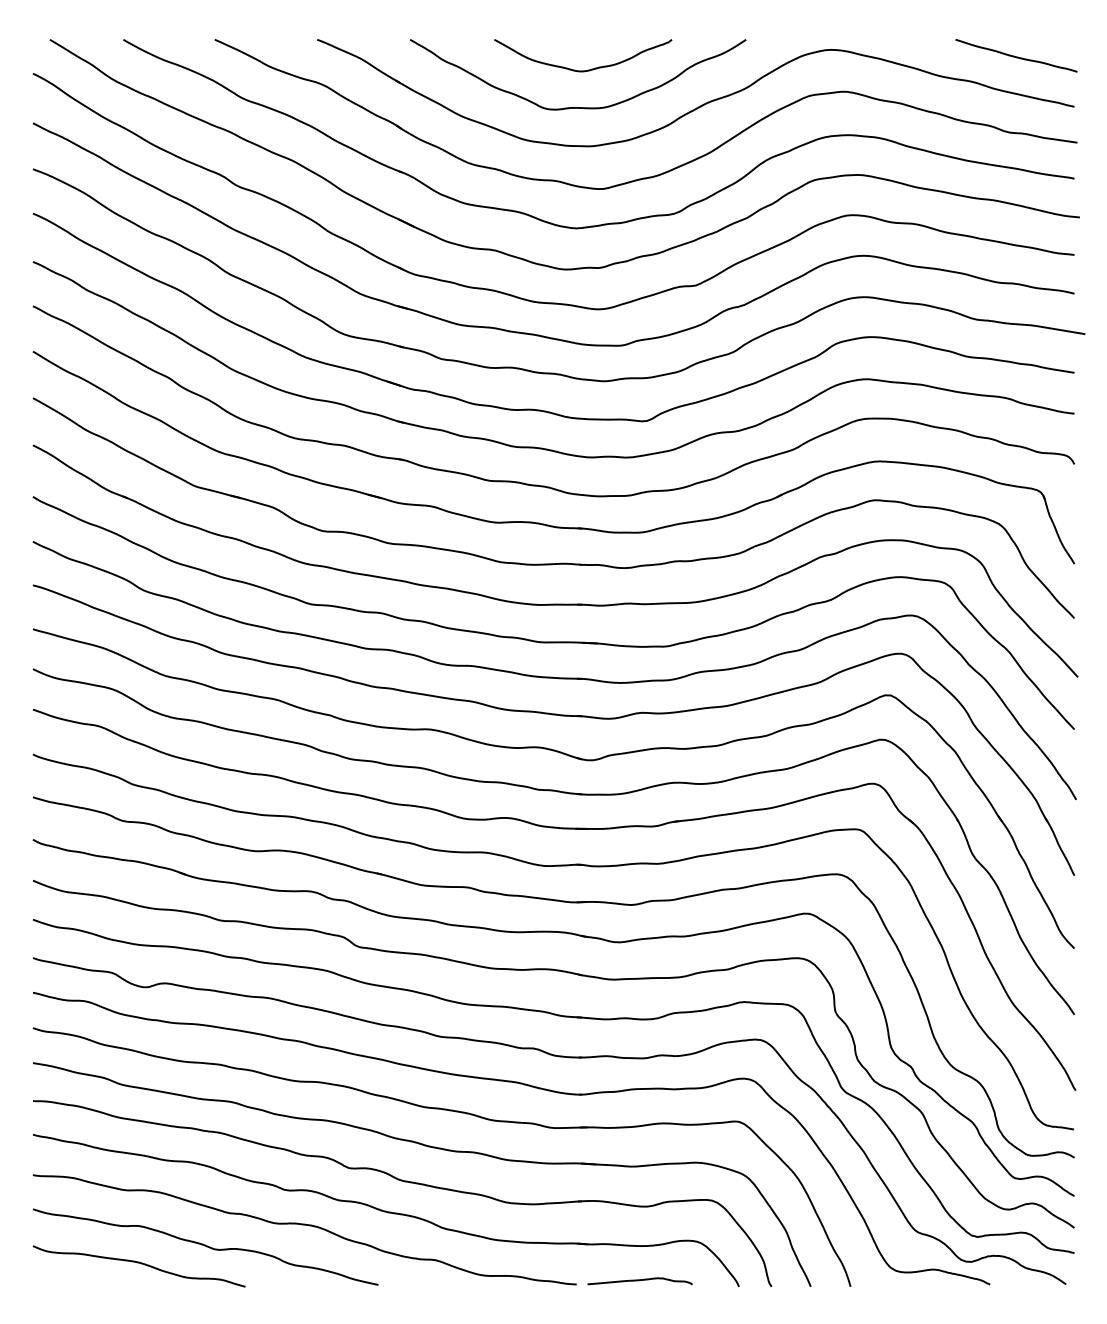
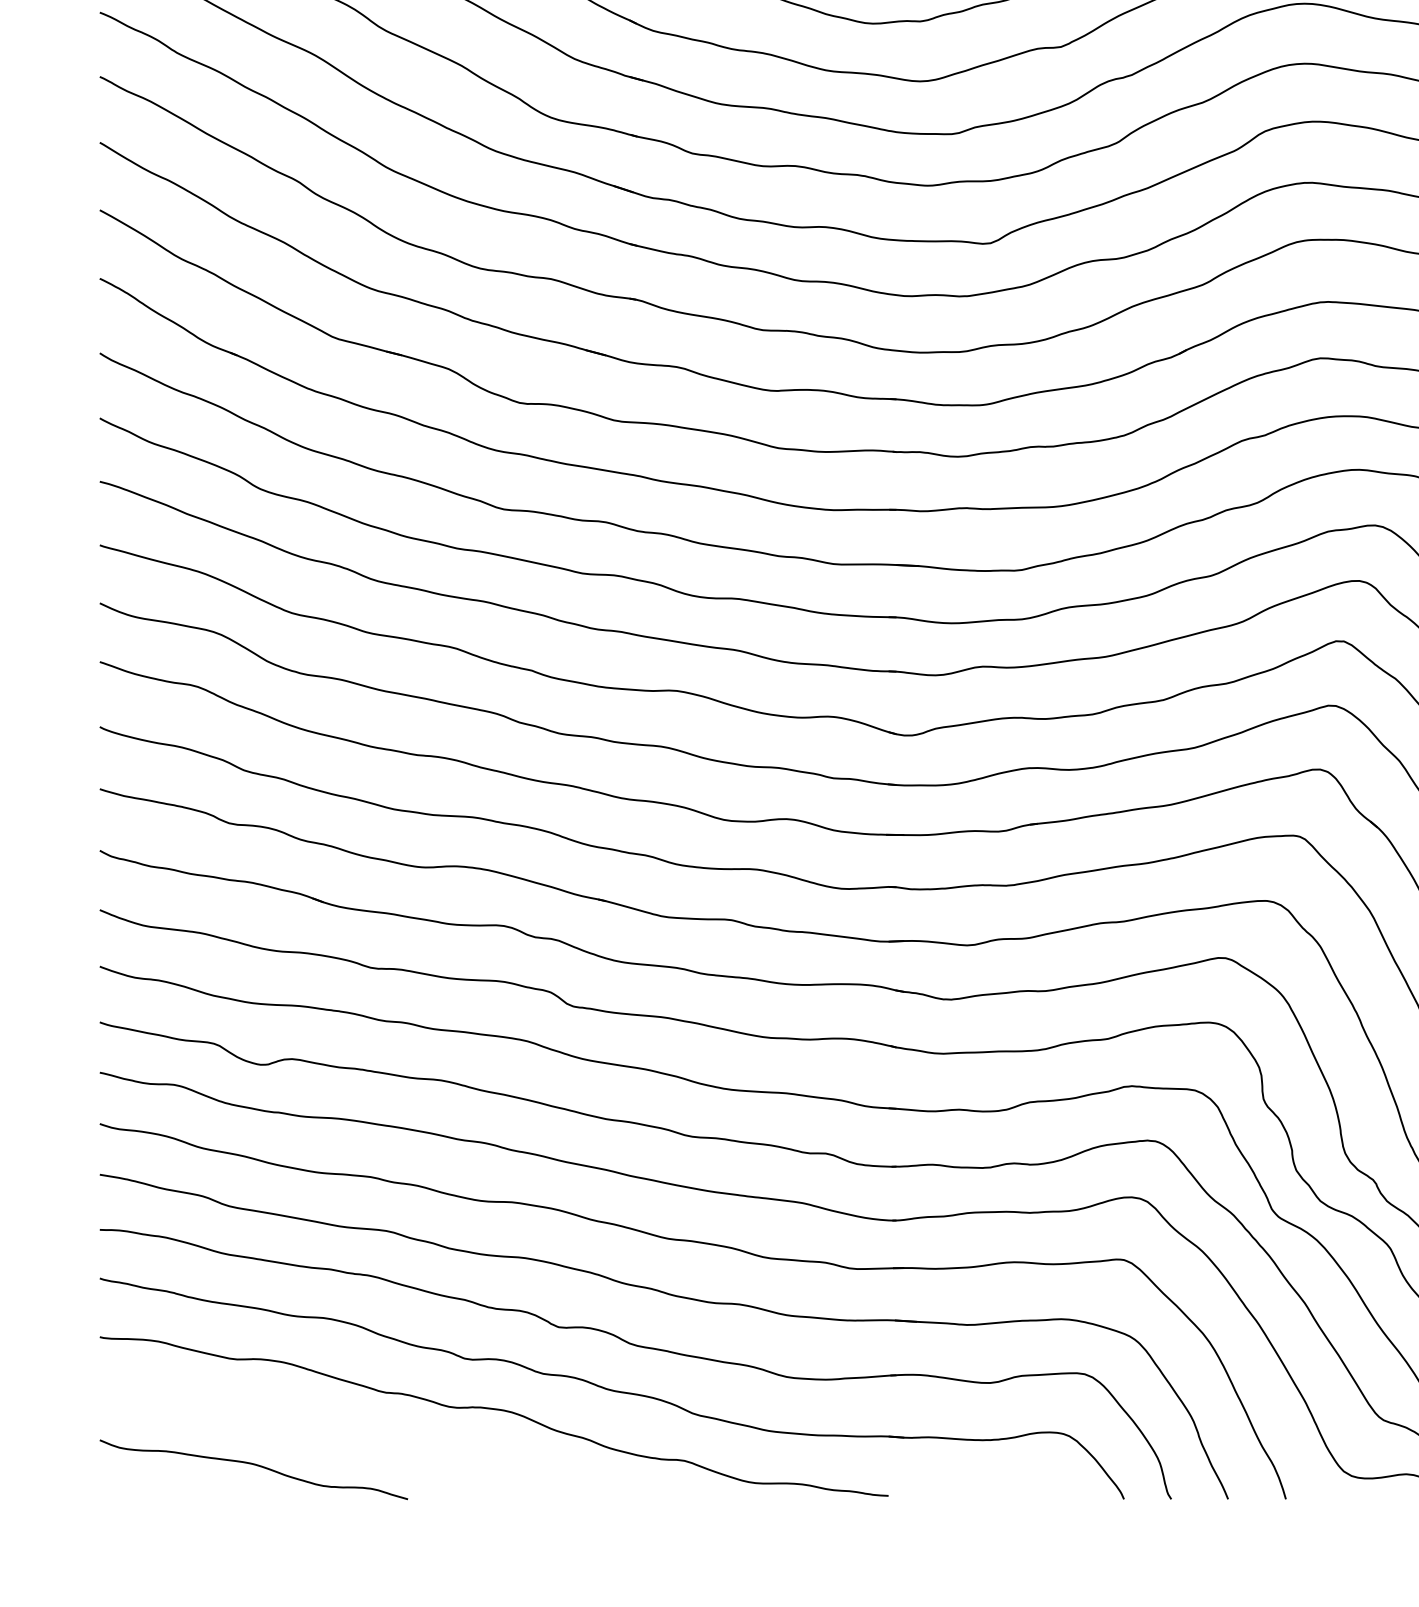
curve: (205, 1246) -> (350, 1440), removed
curve: (639, 1281) -> (979, 1491), removed

